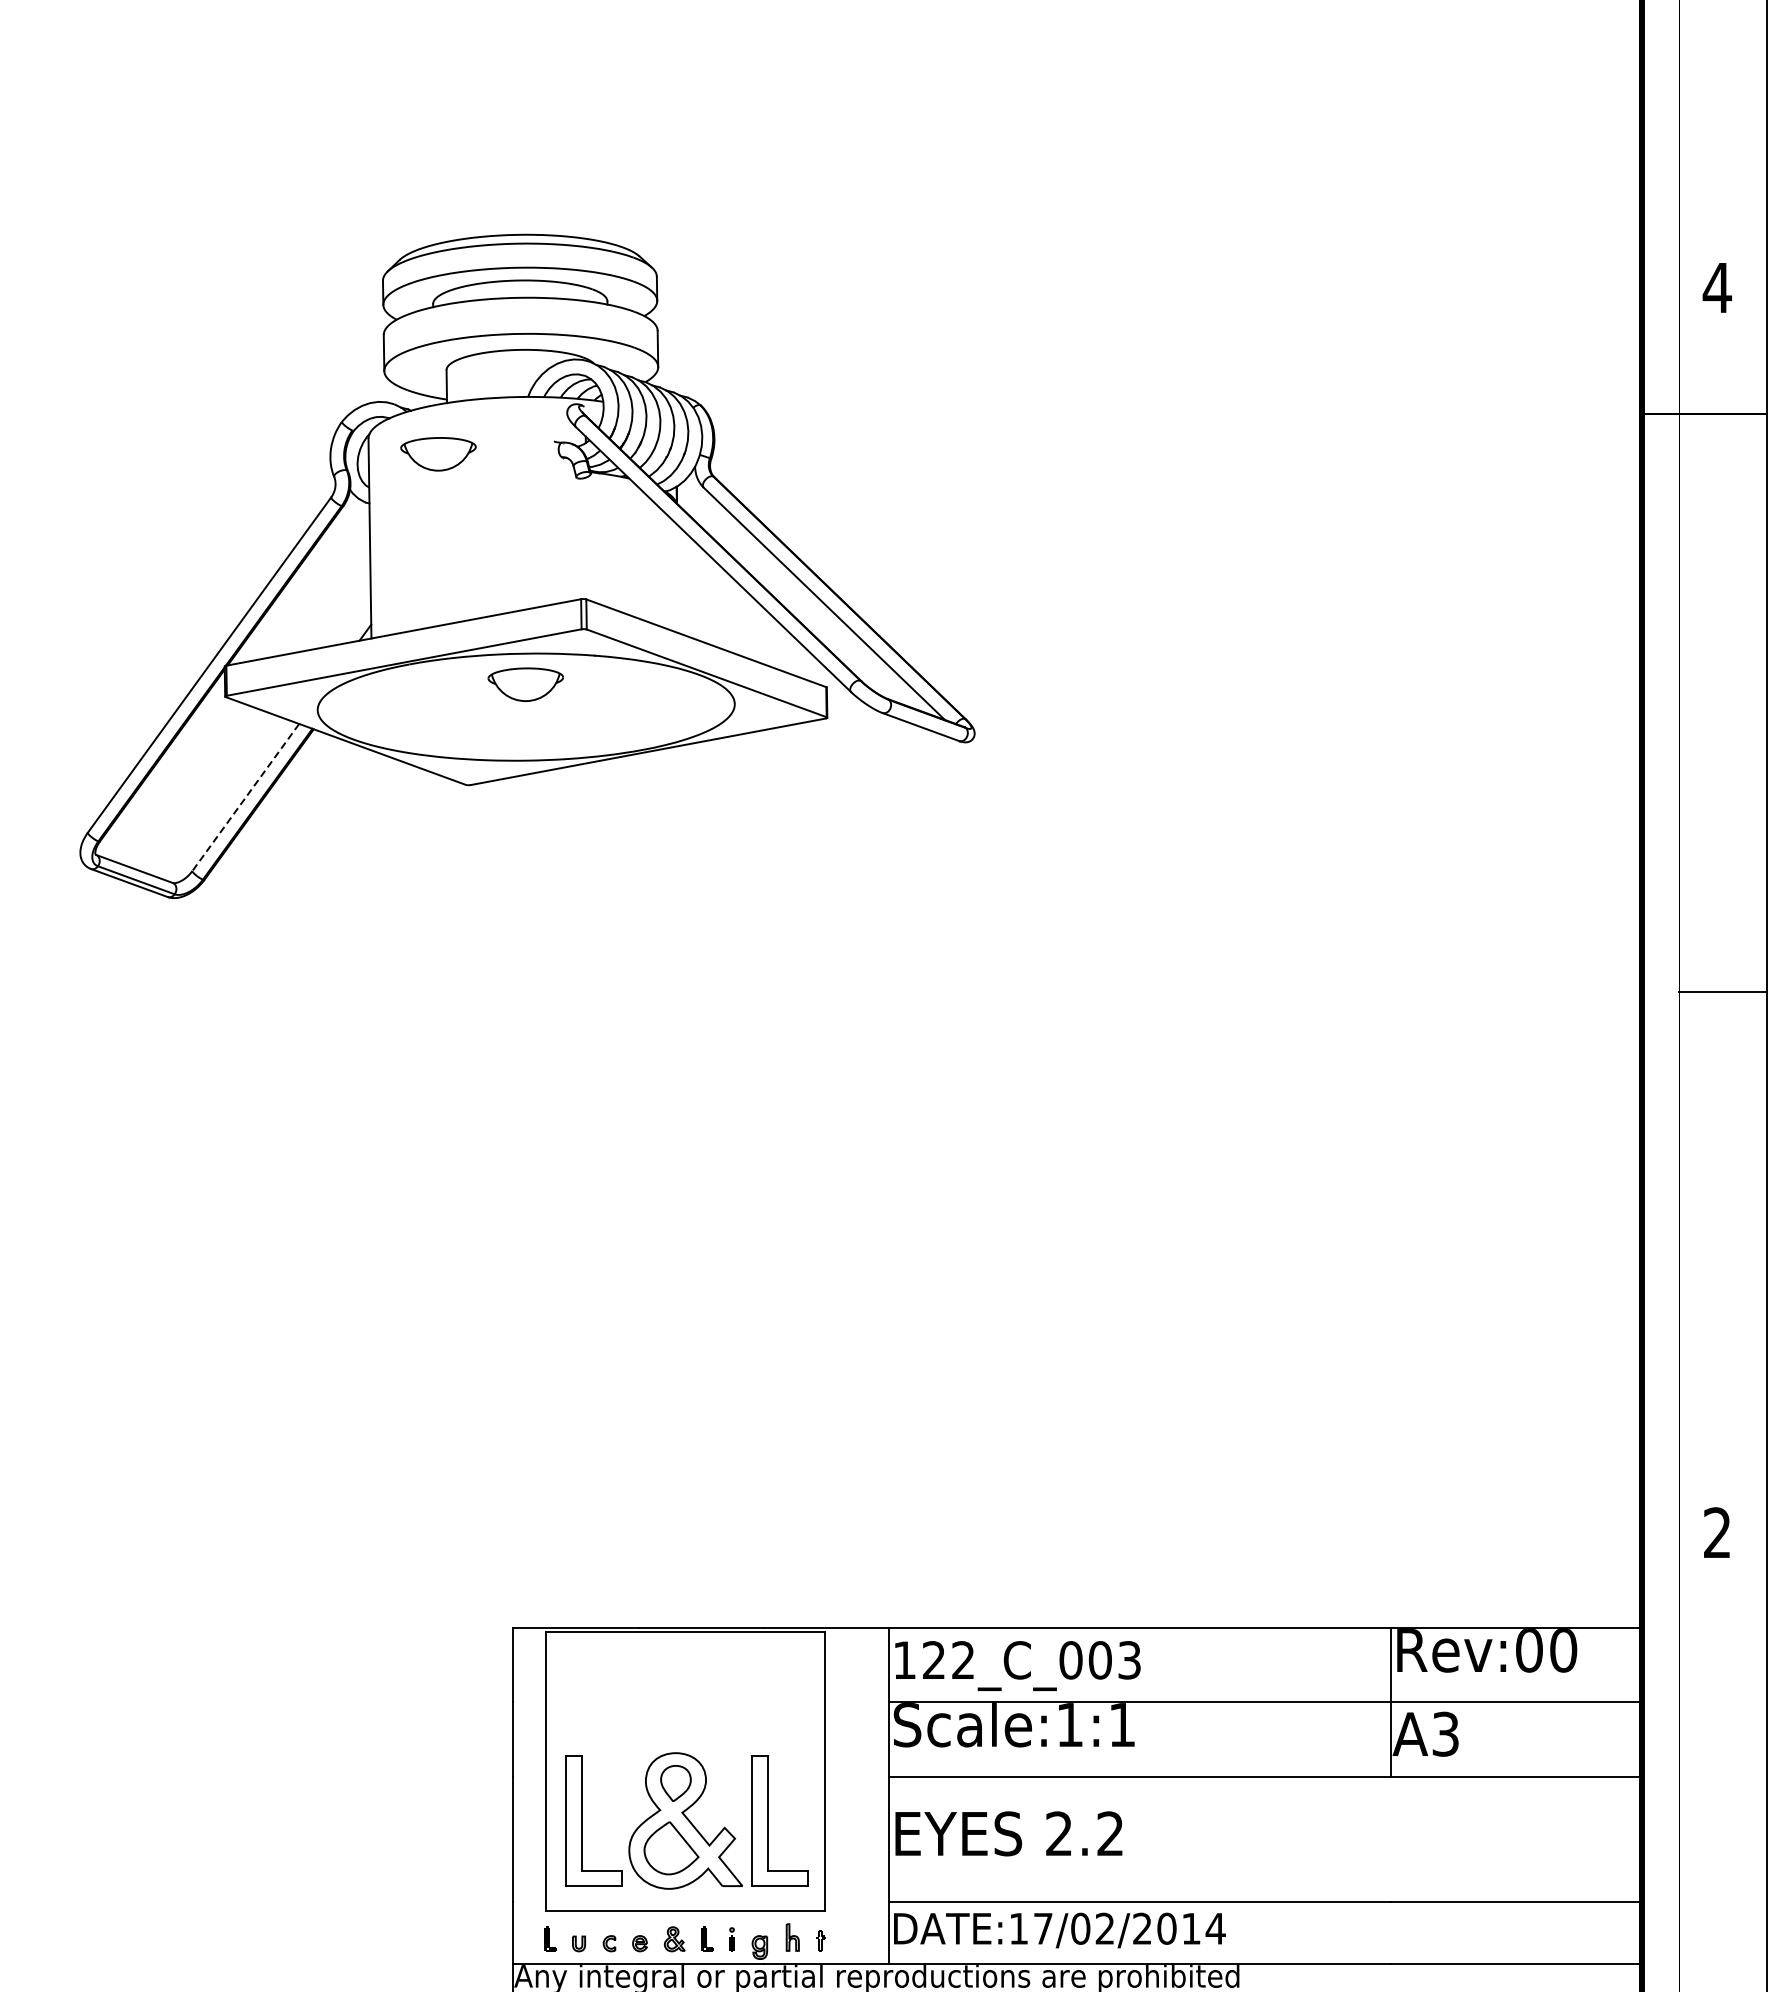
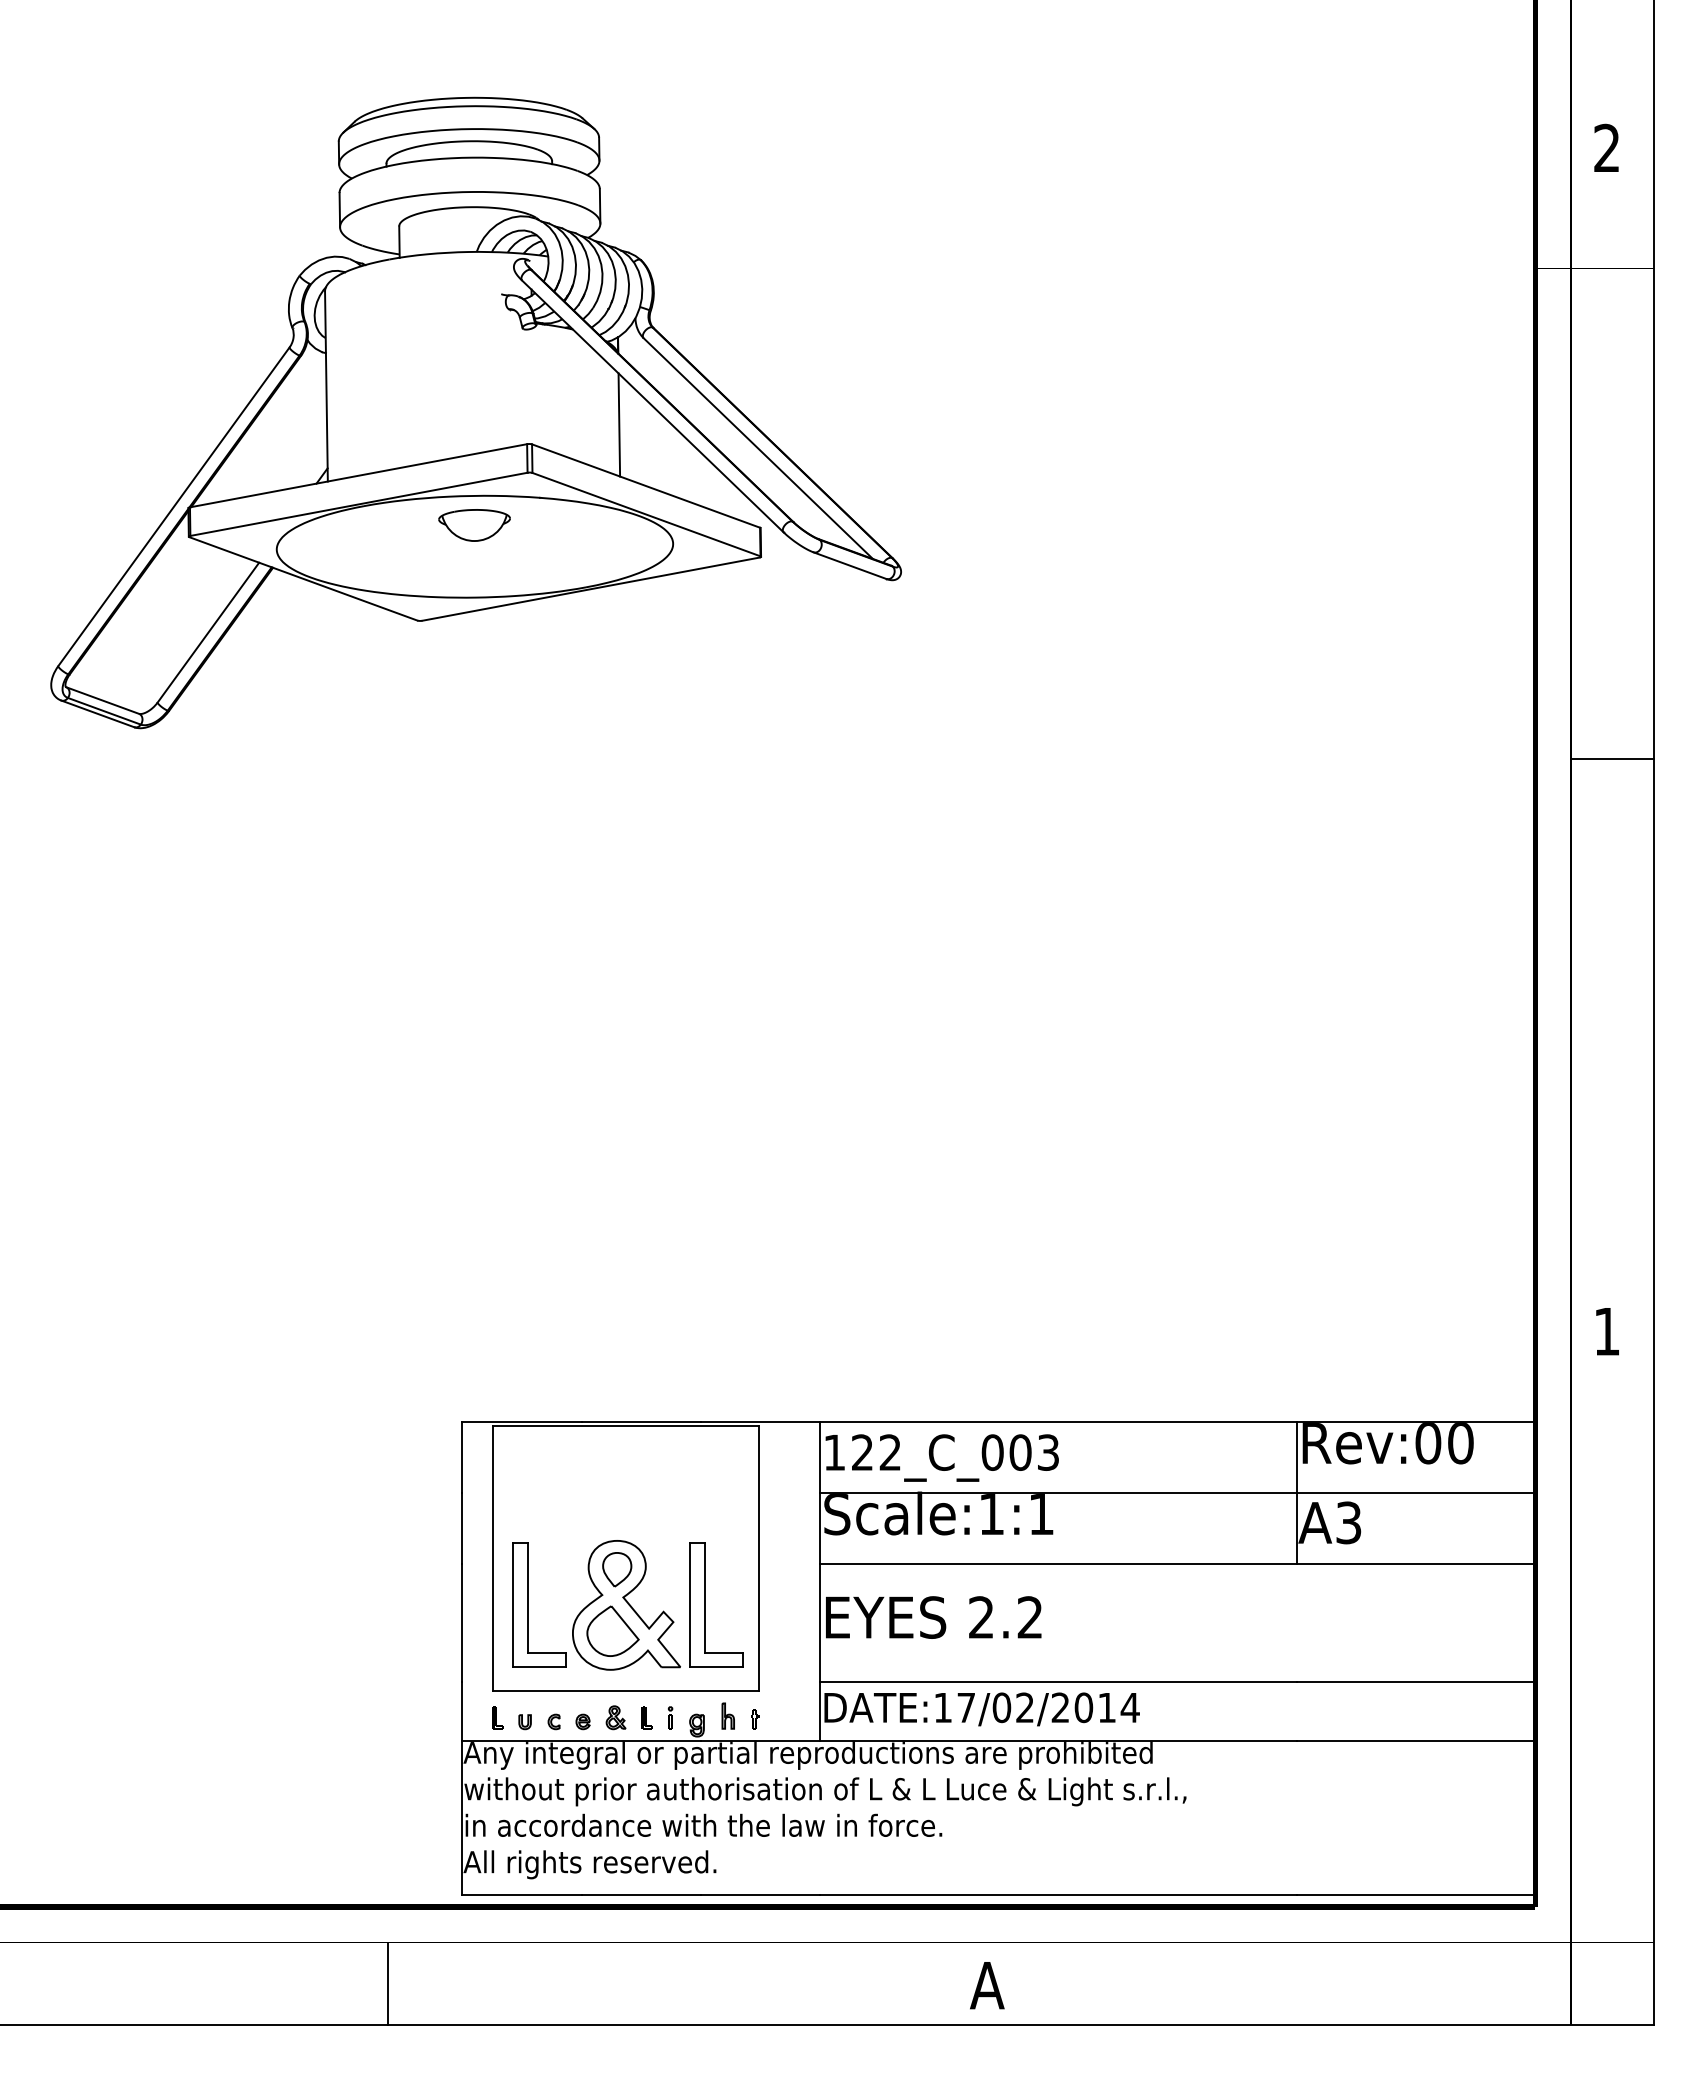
text: (1716, 287) -> (1606, 147), 4 -> 2
part: (438, 454) -> (391, 306), removed
line: (678, 578) -> (619, 424), added
line: (245, 797) -> (208, 632), dashed -> solid
line: (1722, 992) -> (1611, 759), moved
text: (1716, 1532) -> (1606, 1331), 2 -> 1

